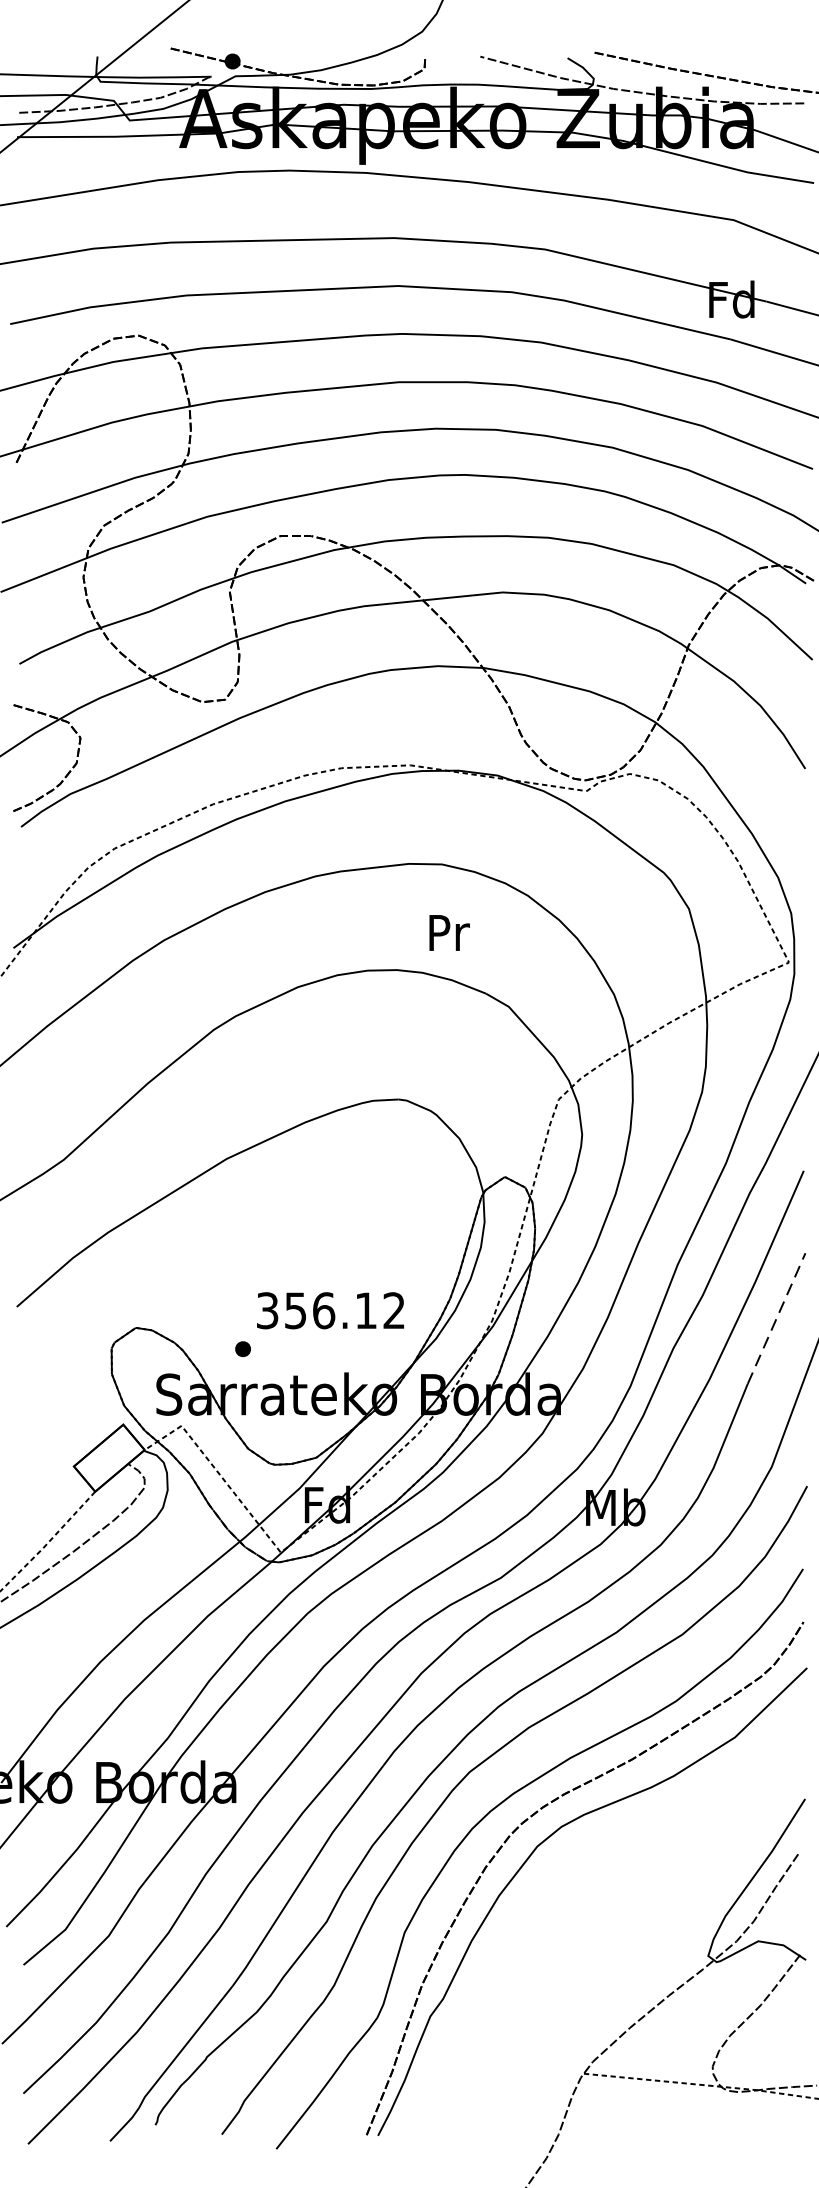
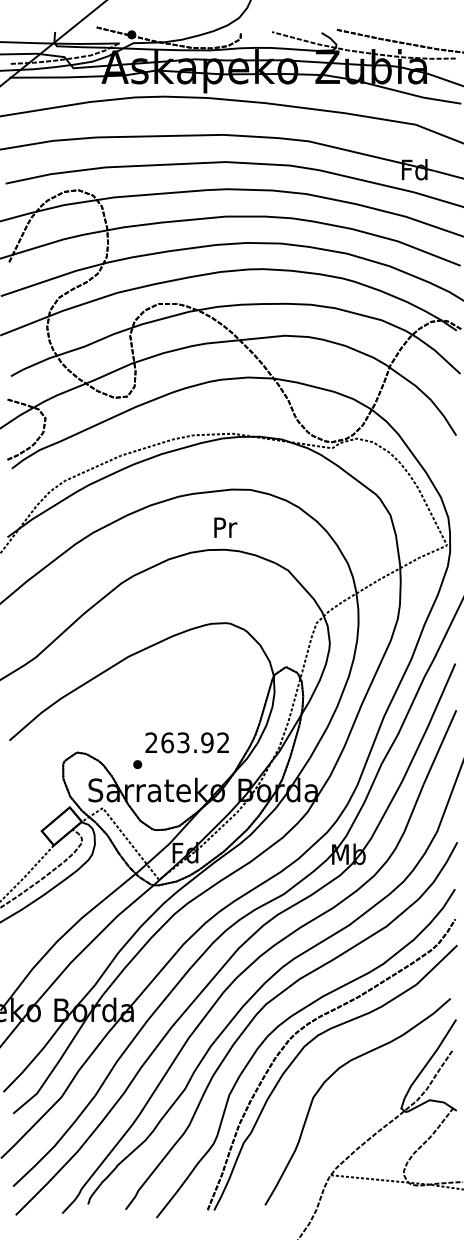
text: (449, 932) -> (225, 527), moved
text: (316, 1310) -> (179, 742), 356.12 -> 263.92
line: (777, 1317) -> (440, 746), dashed -> solid
curve: (592, 1894) -> (335, 1073), added

